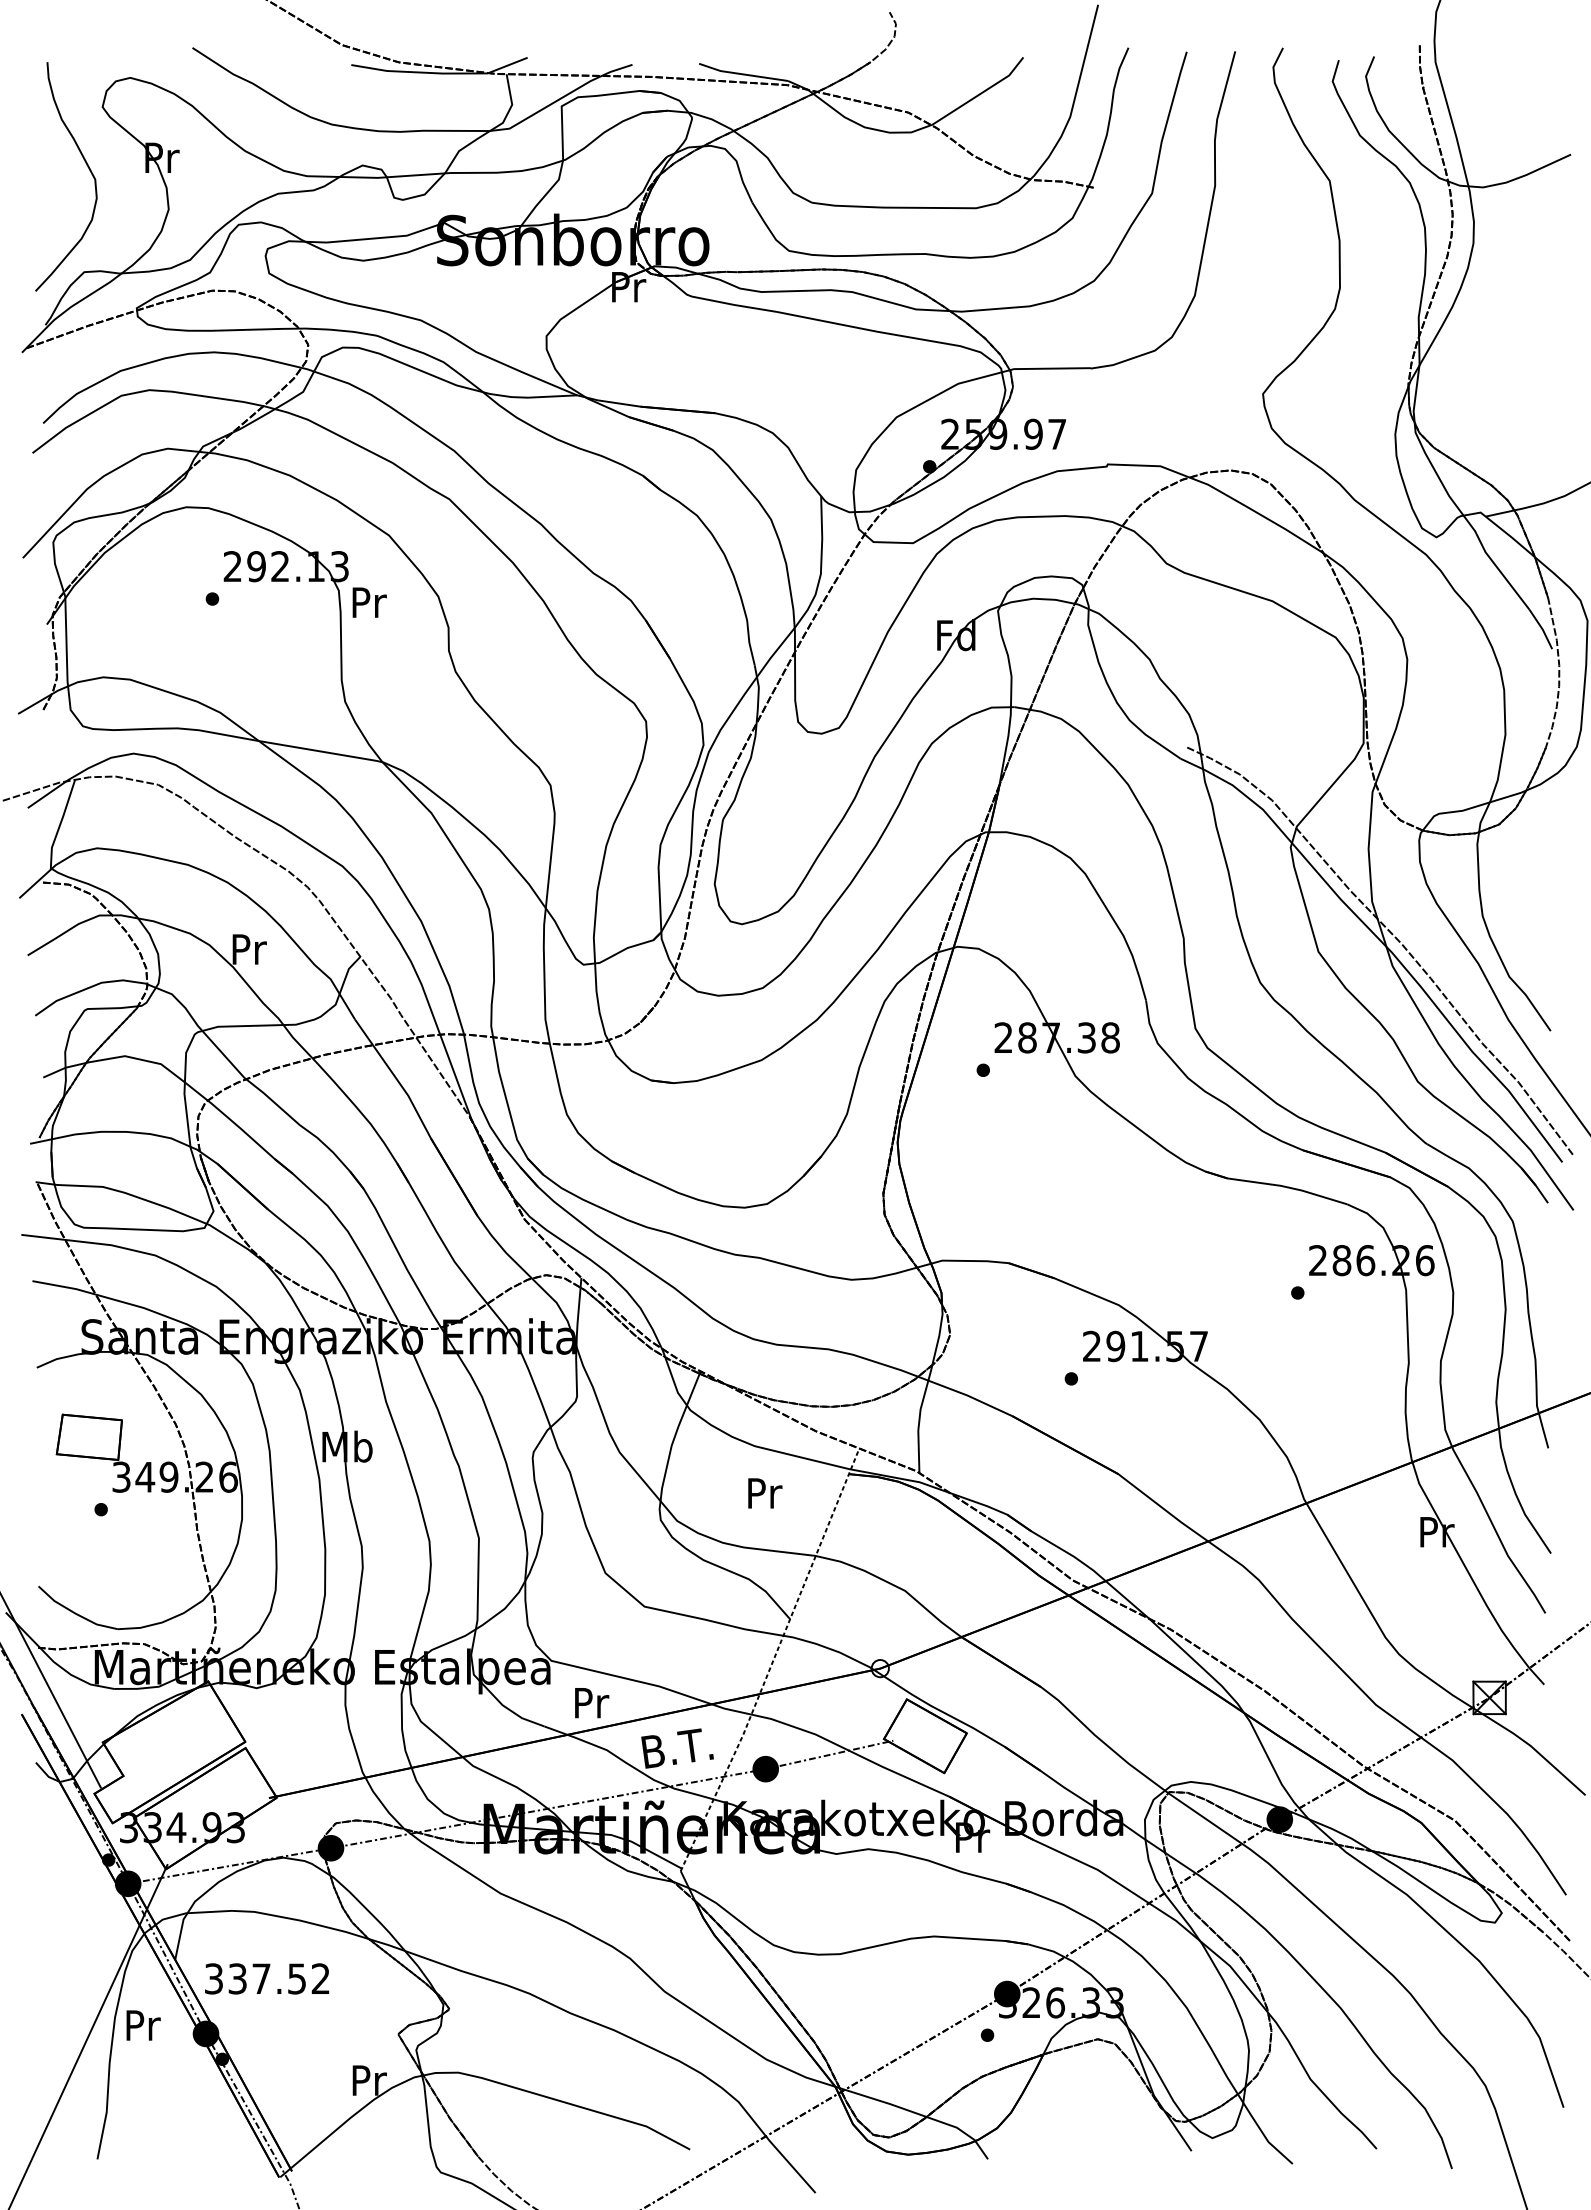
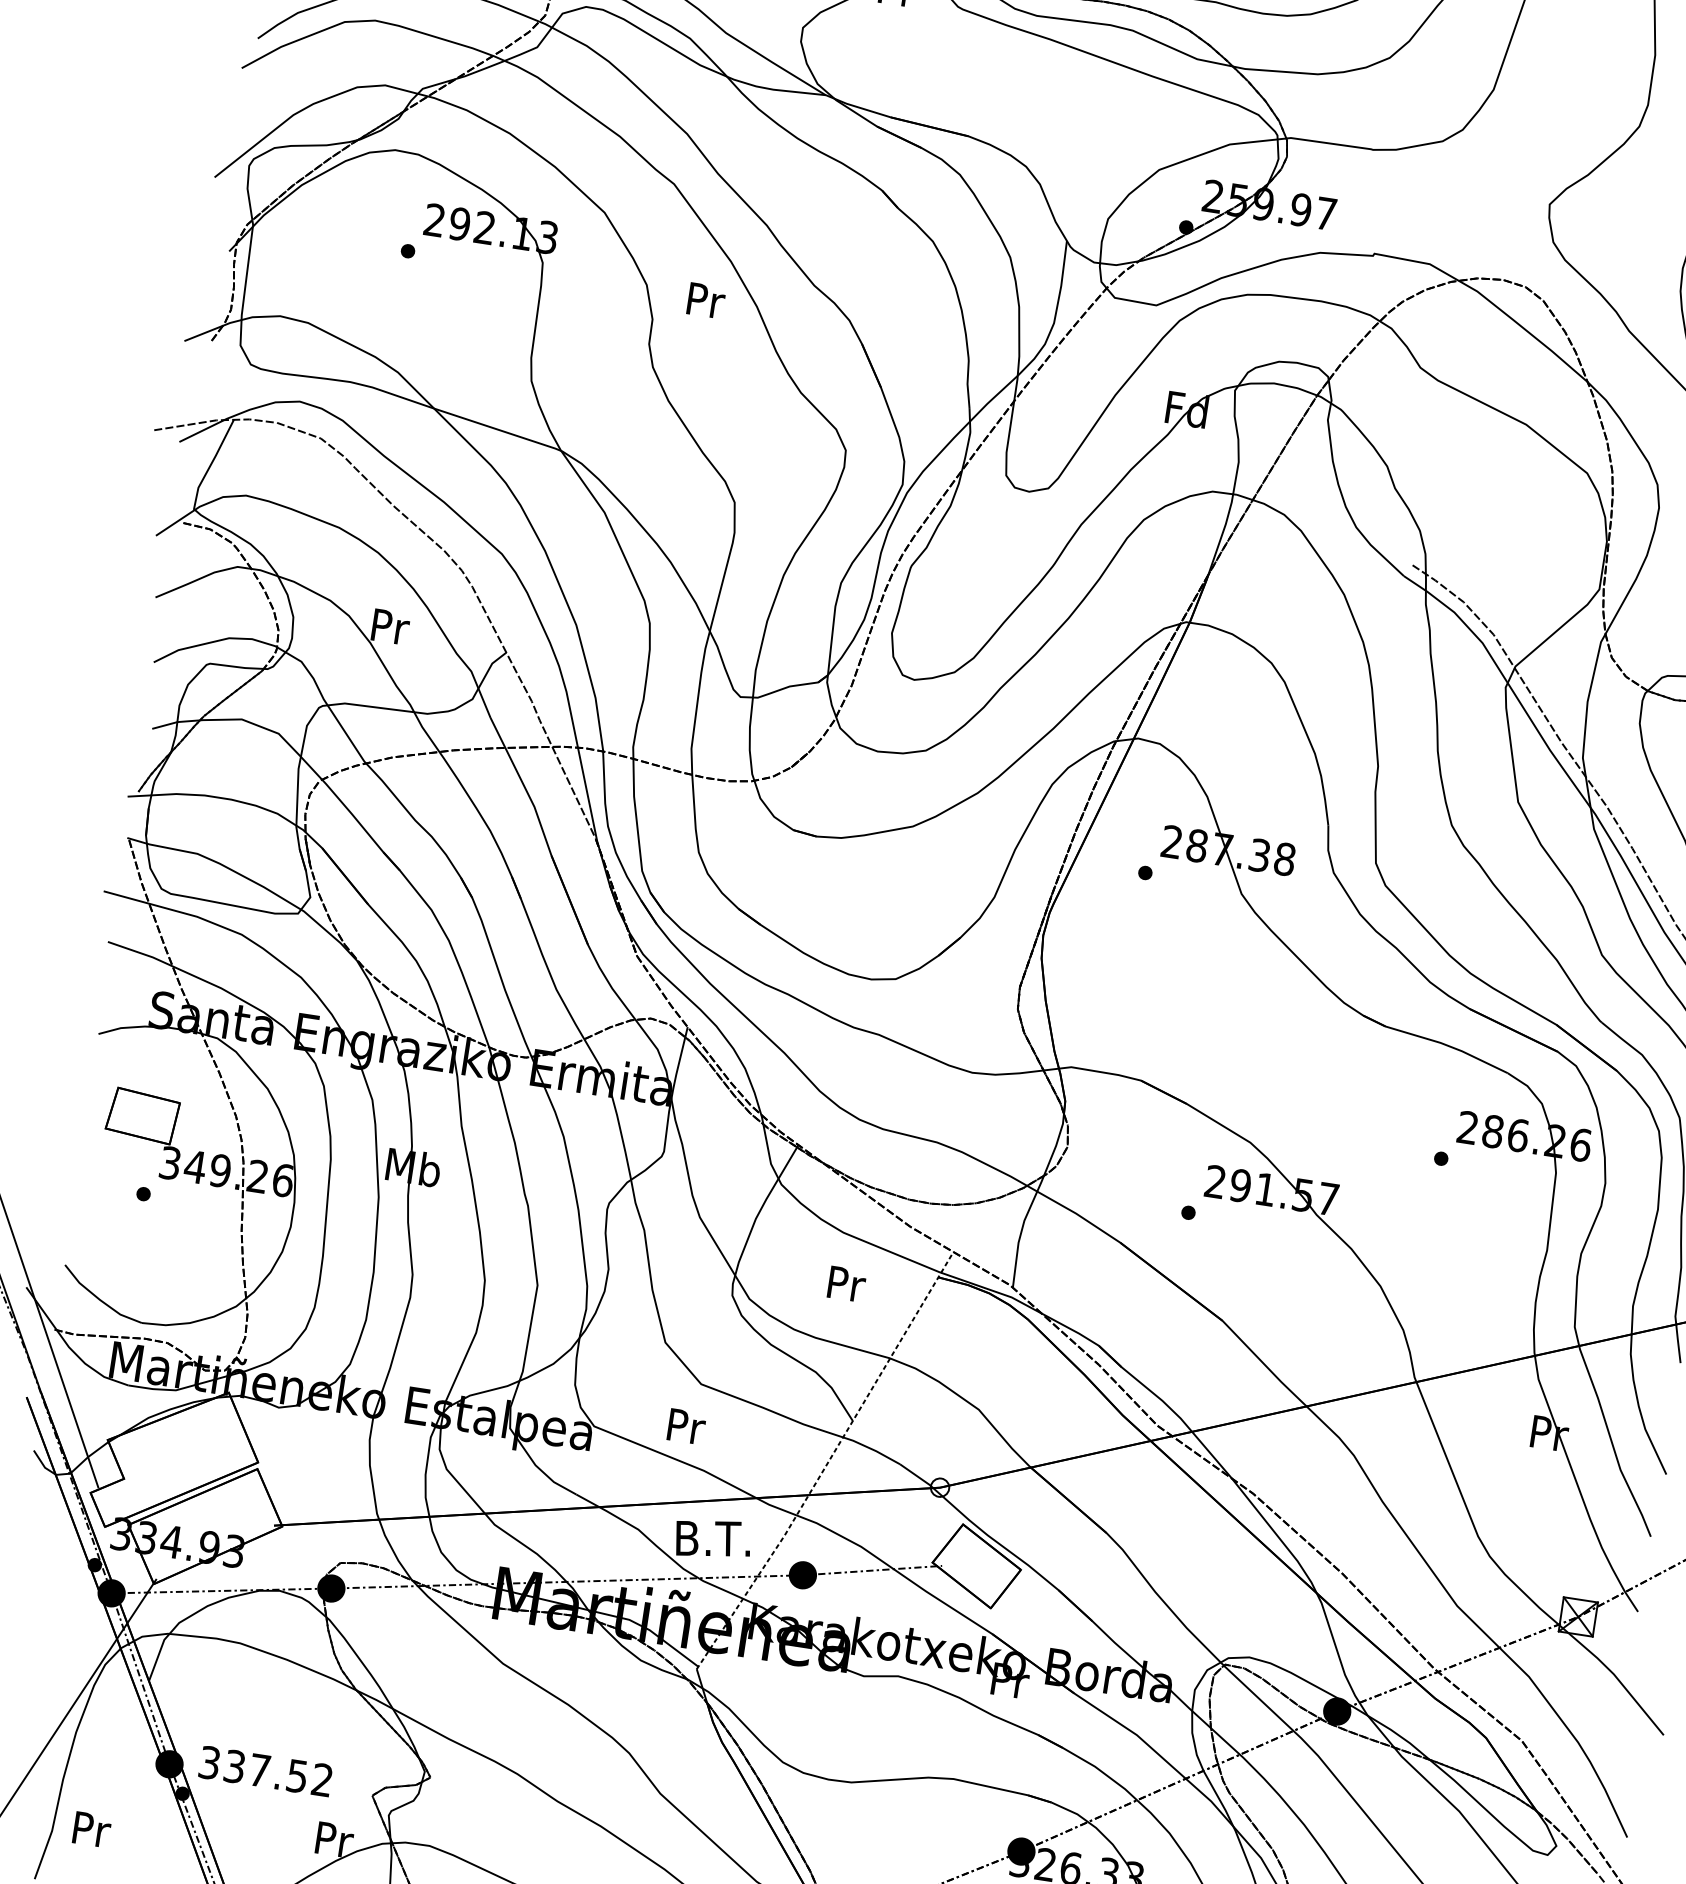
text: (369, 602) -> (706, 300), moved
text: (592, 1703) -> (687, 1427), moved
text: (267, 1978) -> (266, 1771), moved
text: (143, 2025) -> (92, 1829), moved

